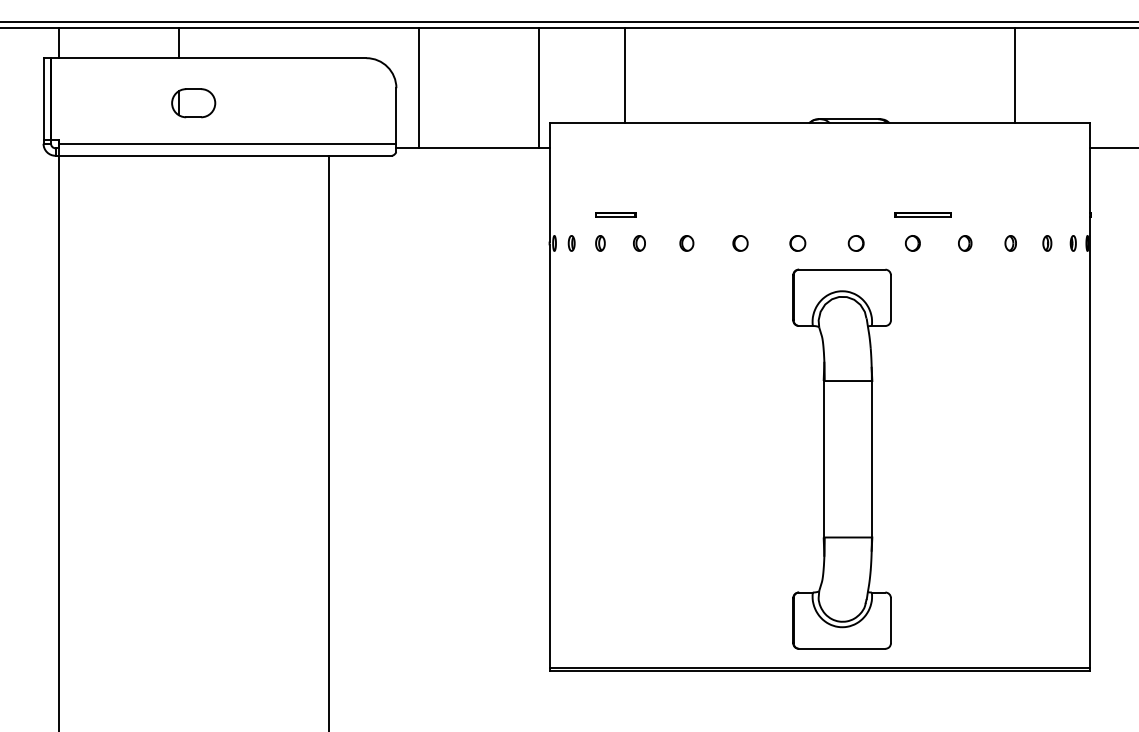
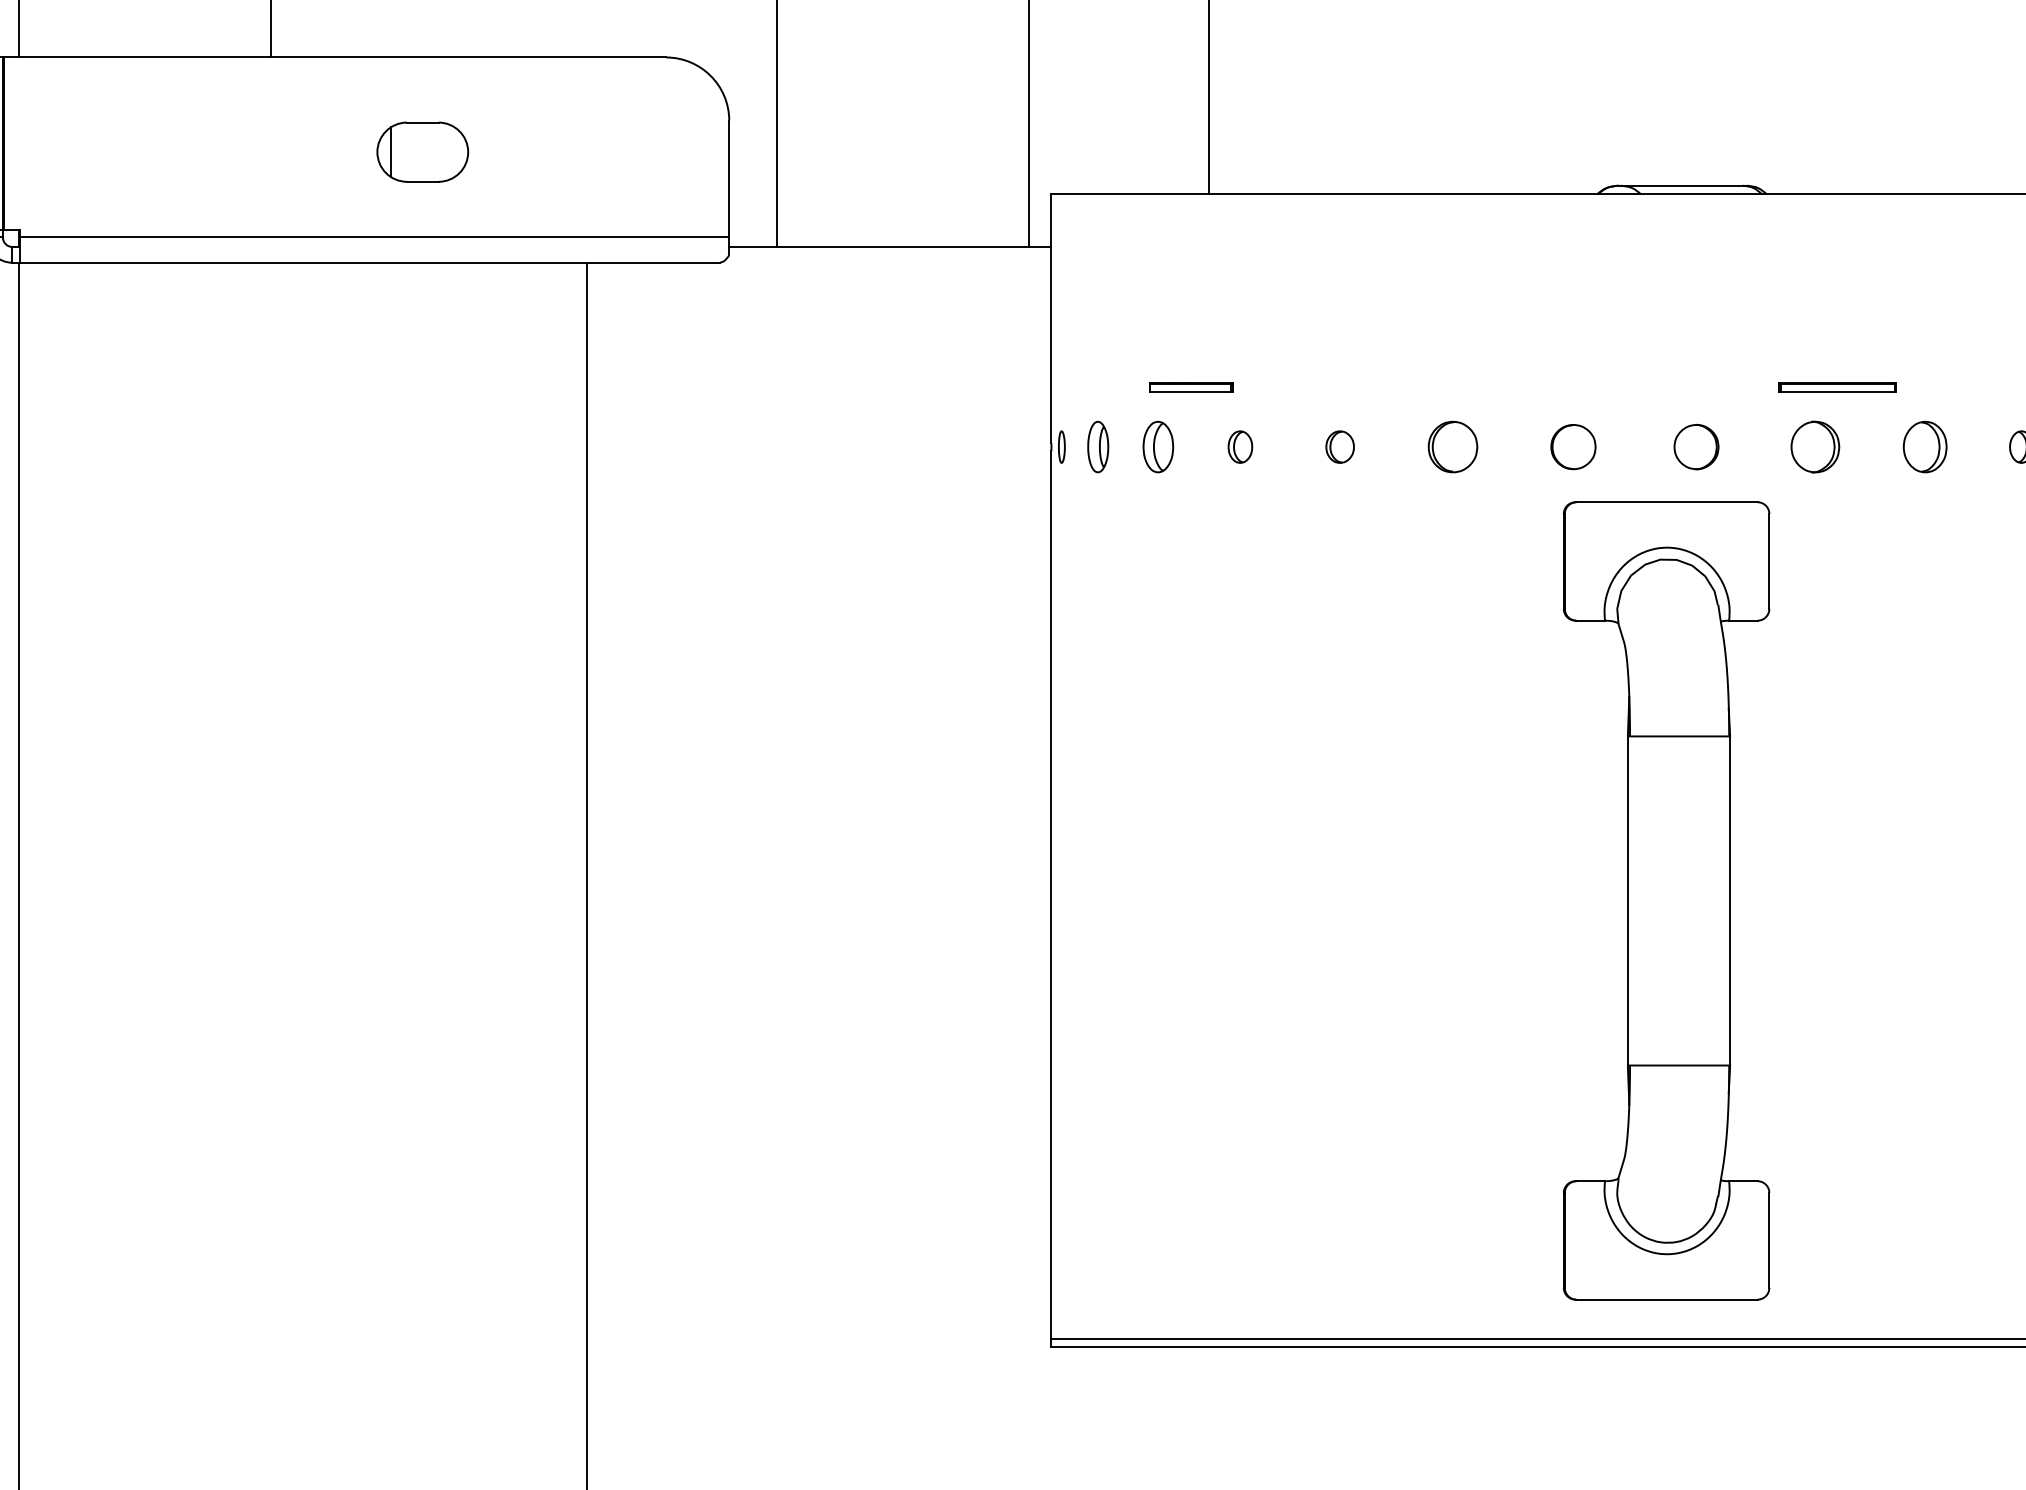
part: (193, 103) -> (422, 152), moved
part: (571, 243) -> (1097, 447), size x1.6
part: (600, 243) -> (1158, 447), size x1.6
part: (740, 243) -> (1452, 447), size x1.6
part: (797, 243) -> (1572, 447), size x1.4
part: (855, 243) -> (1694, 447), size x1.4
part: (912, 243) -> (1814, 447), size x1.6
part: (965, 243) -> (1926, 447), size x1.6

